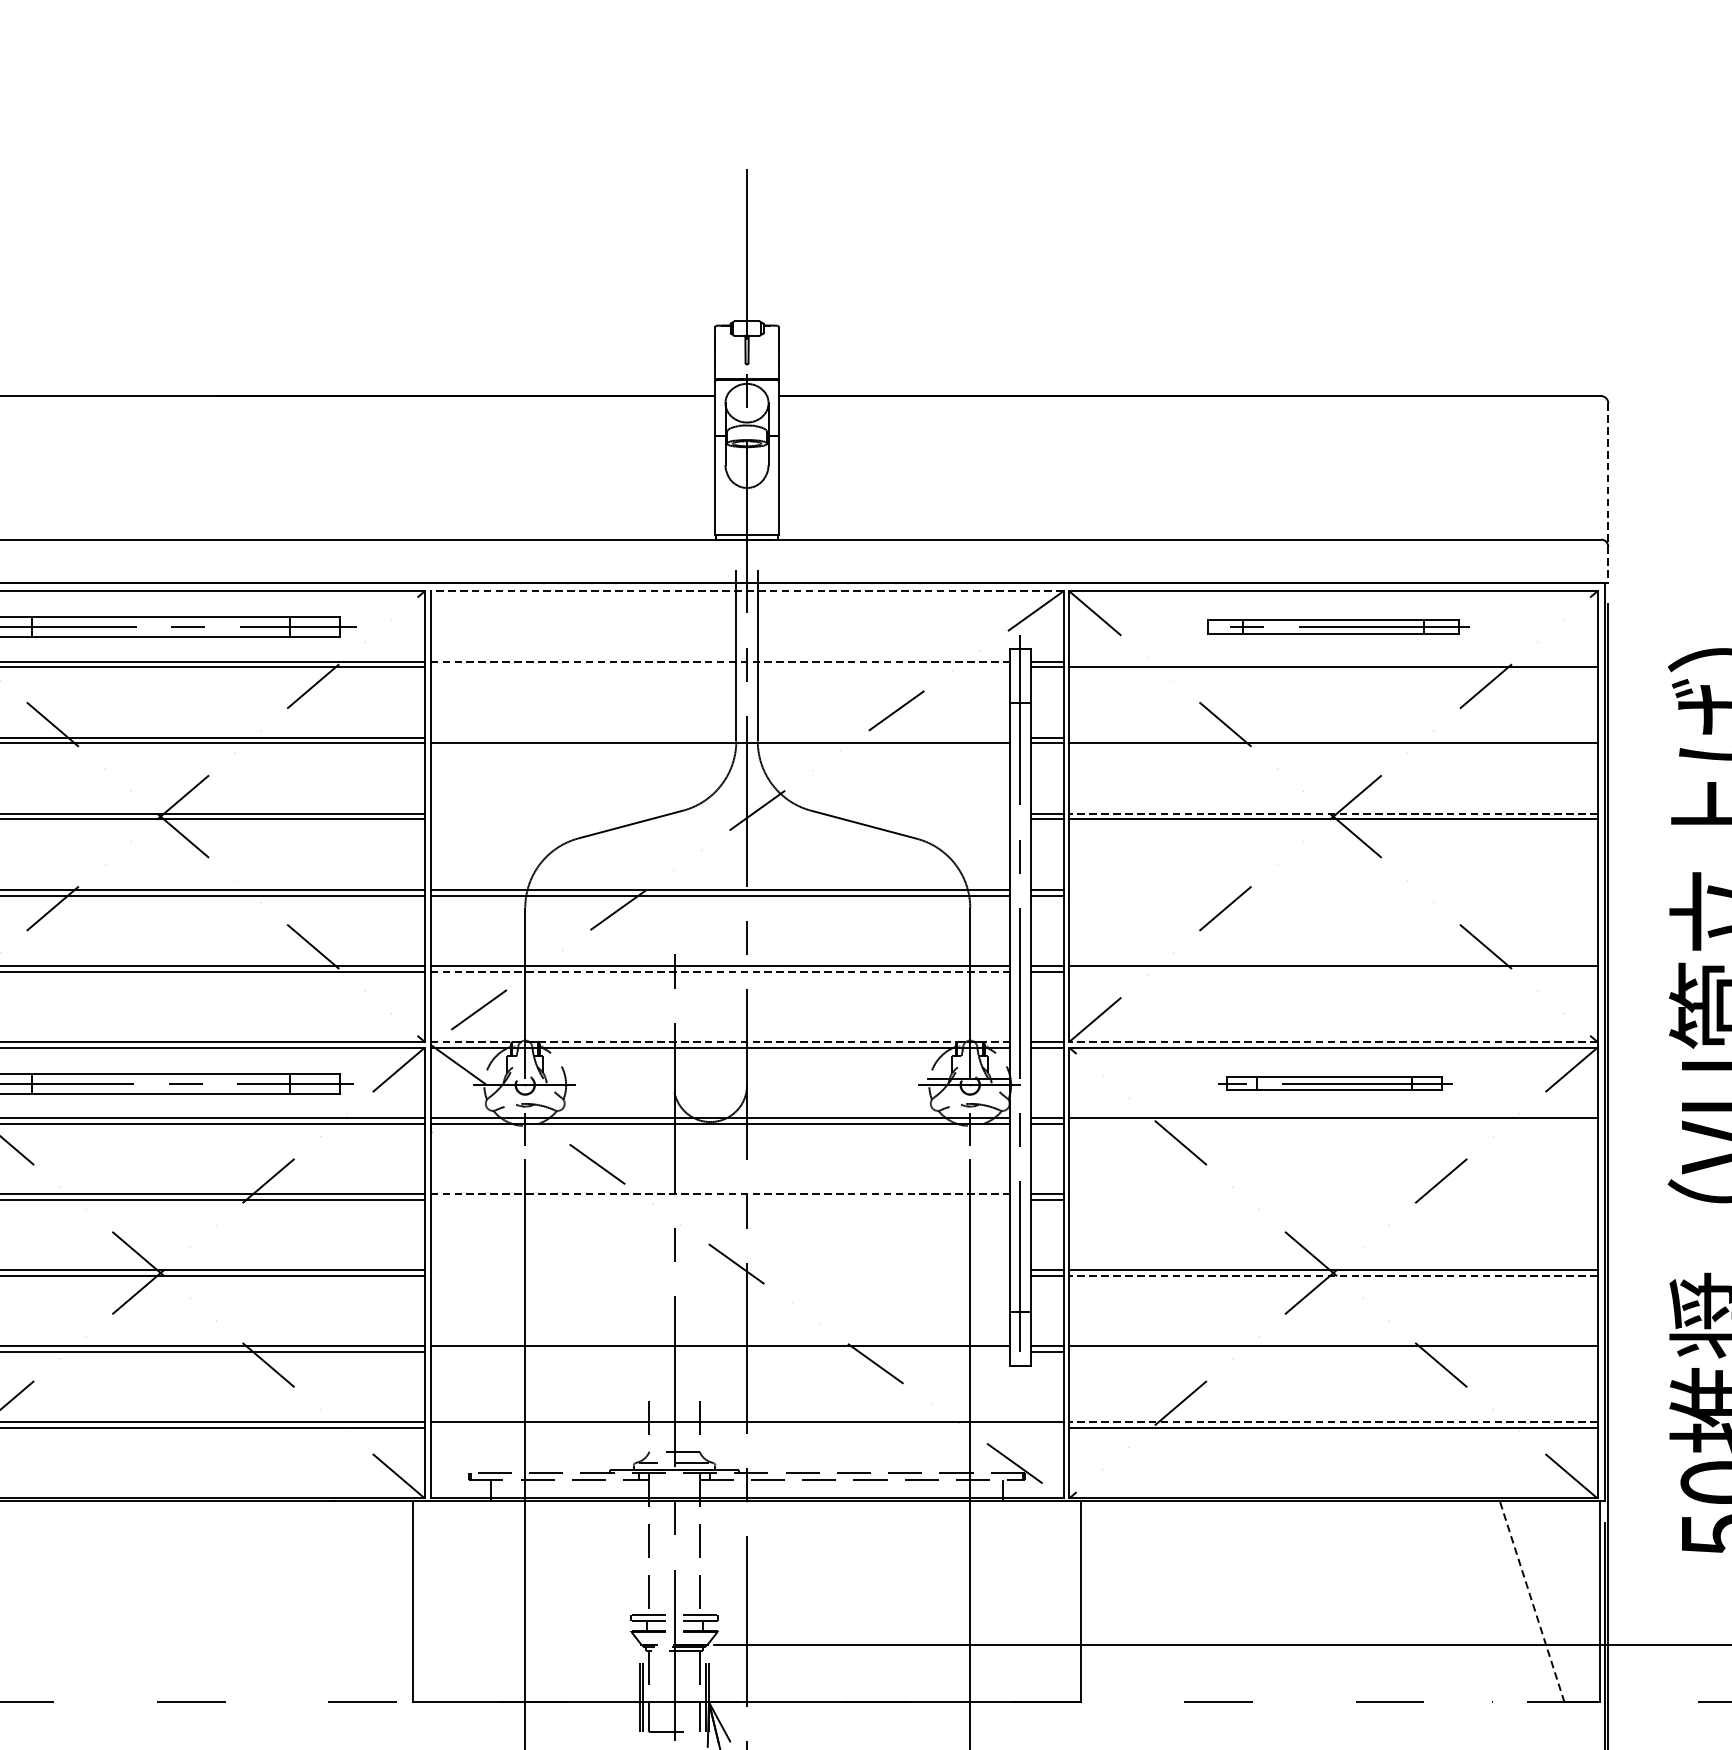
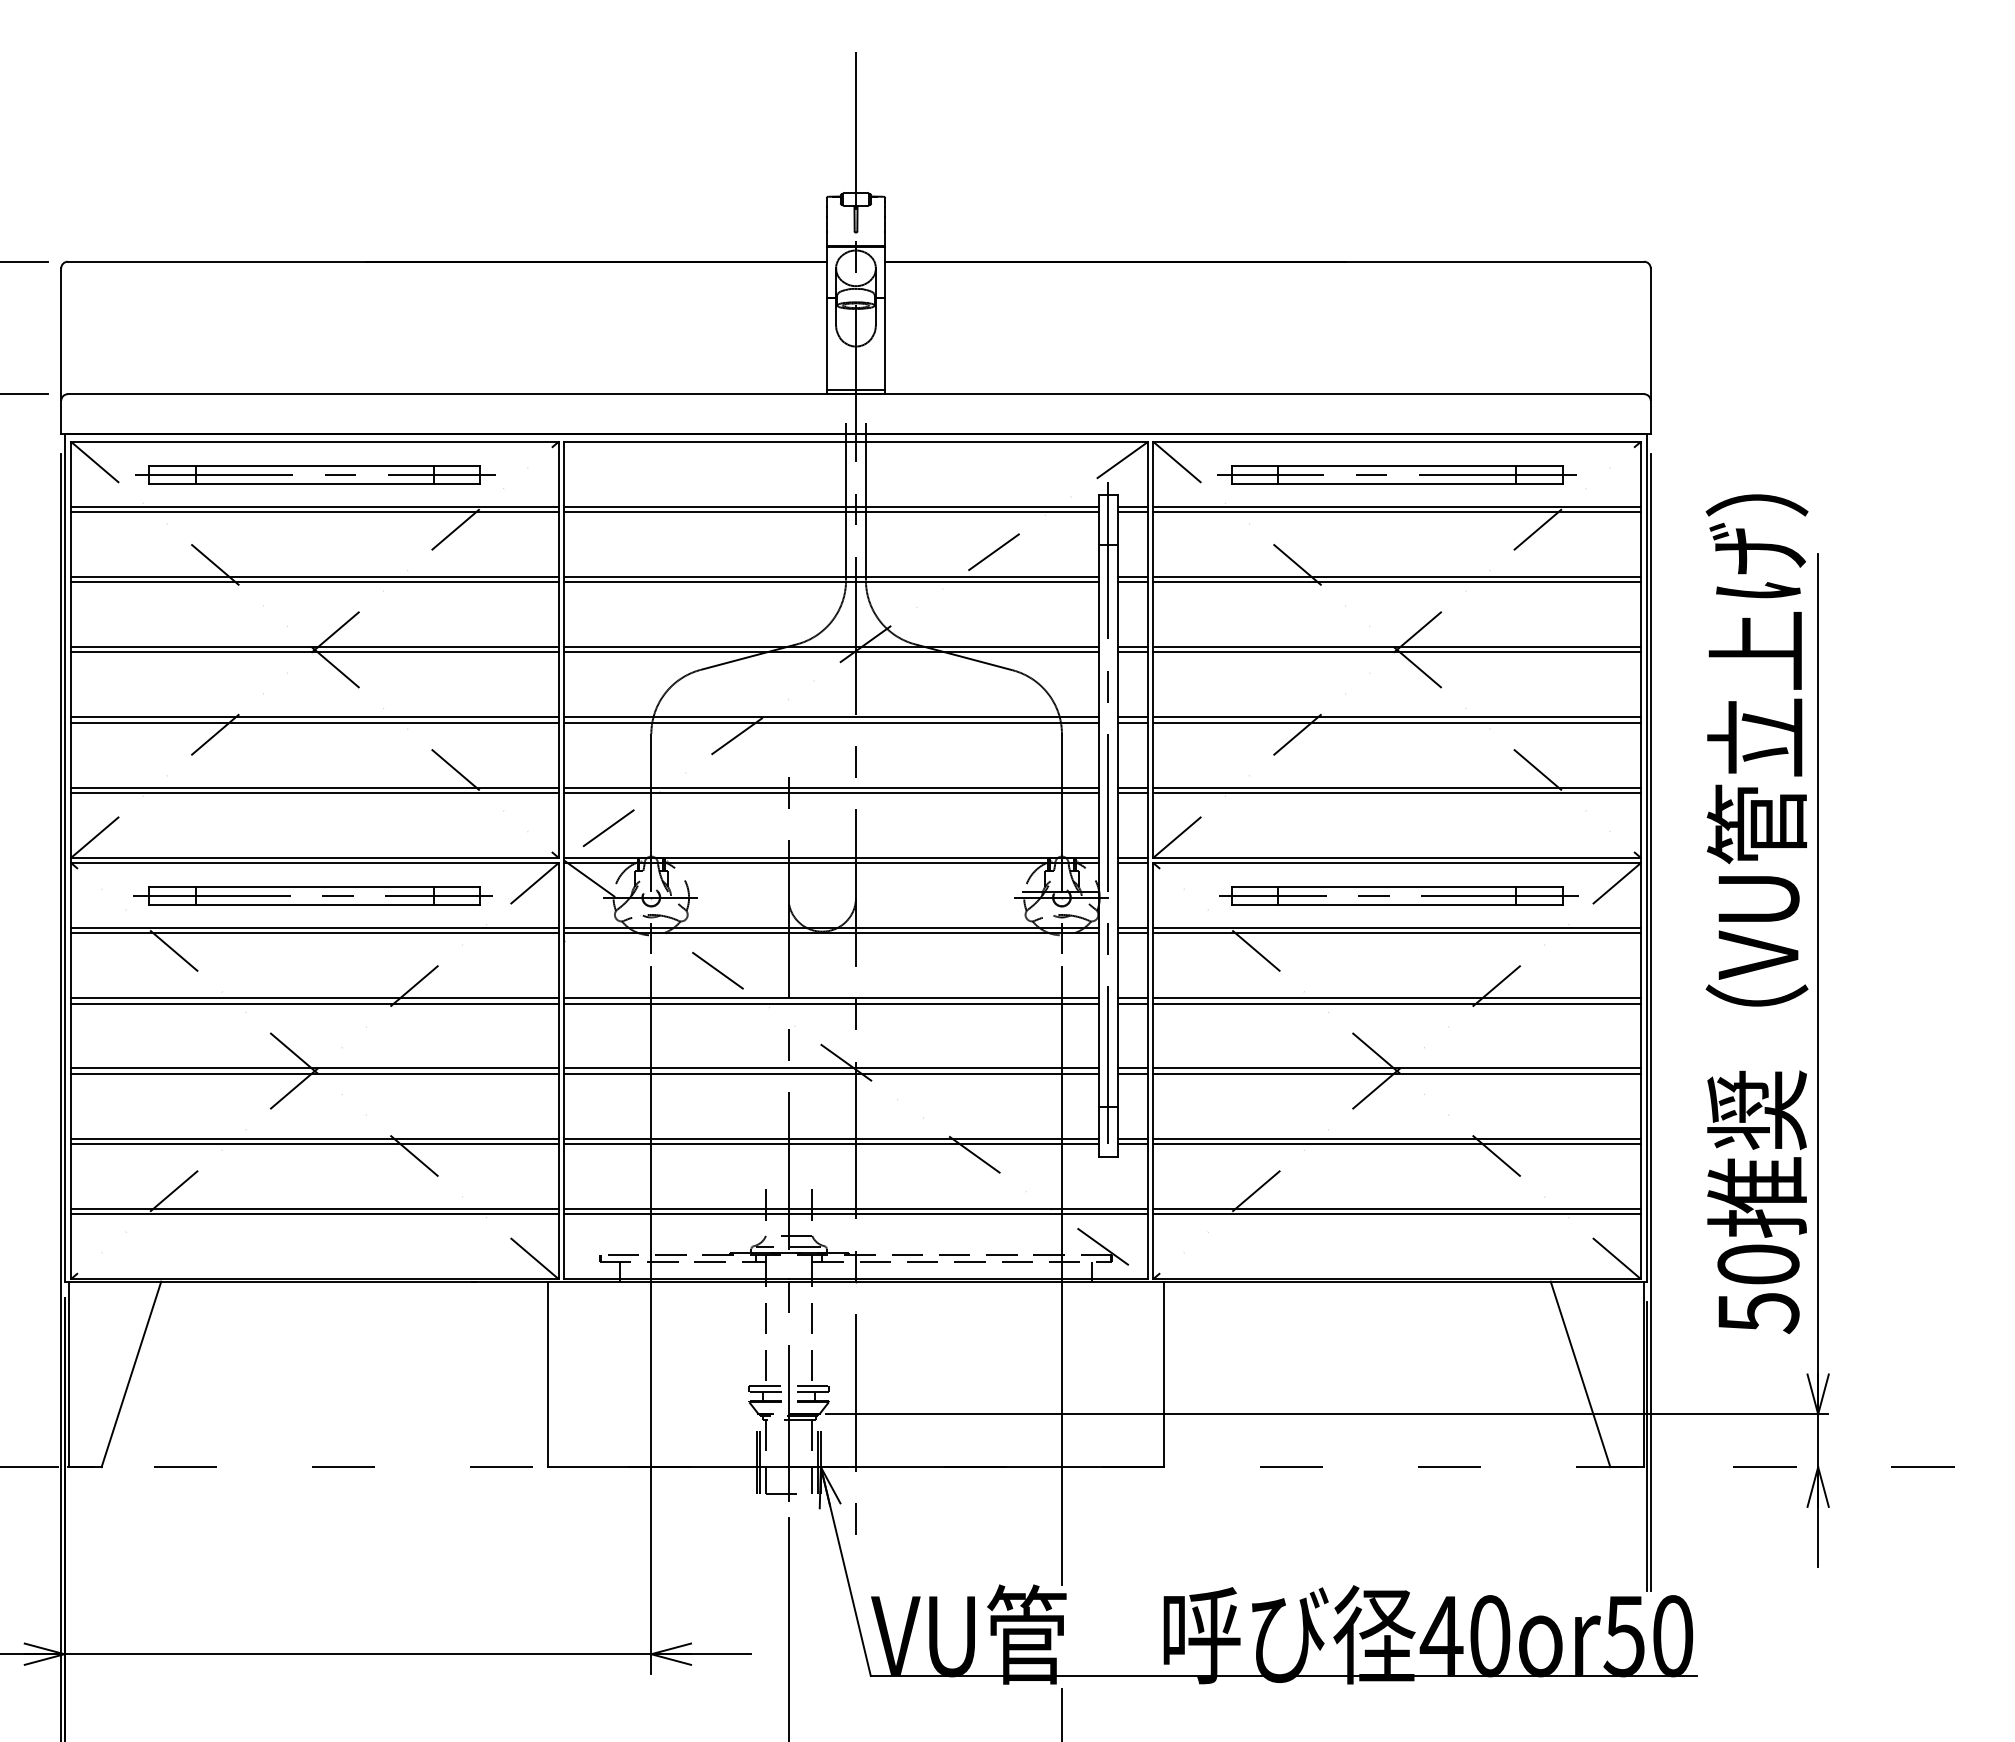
line: (1607, 493) -> (1650, 351), dashed -> solid
line: (746, 590) -> (855, 441), dashed -> solid
part: (1332, 626) -> (1396, 474), size x1.43
line: (720, 661) -> (831, 506), dashed -> solid
line: (1332, 661) -> (1396, 506), added
line: (720, 667) -> (831, 512), added
line: (720, 737) -> (831, 576), added
line: (1332, 737) -> (1396, 576), added
line: (720, 814) -> (831, 647), added
line: (1333, 814) -> (1397, 647), dashed -> solid
line: (720, 819) -> (831, 652), added
line: (1332, 889) -> (1396, 717), added
line: (1332, 895) -> (1396, 722), added
line: (720, 971) -> (831, 792), dashed -> solid
line: (1332, 971) -> (1396, 792), added
line: (720, 1041) -> (831, 857), dashed -> solid
line: (1333, 1041) -> (1397, 857), dashed -> solid
part: (1334, 1082) -> (1398, 895), size x1.67
line: (1332, 1123) -> (1396, 933), added
line: (720, 1194) -> (831, 998), dashed -> solid
line: (1332, 1194) -> (1396, 998), added
line: (720, 1199) -> (831, 1003), added
line: (1332, 1199) -> (1396, 1003), added
line: (720, 1270) -> (831, 1068), added
line: (720, 1275) -> (831, 1073), added
line: (1333, 1275) -> (1397, 1073), dashed -> solid
line: (720, 1351) -> (831, 1143), added
line: (1332, 1351) -> (1396, 1143), added
line: (1333, 1421) -> (1397, 1208), dashed -> solid
line: (746, 1428) -> (855, 1214), added
line: (1532, 1600) -> (1580, 1373), dashed -> solid

